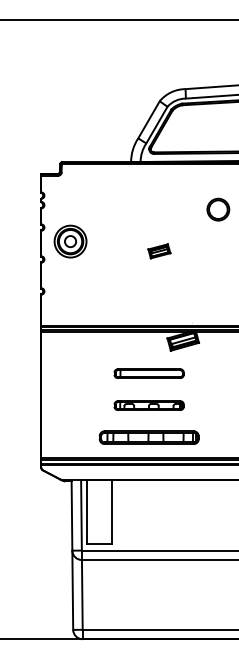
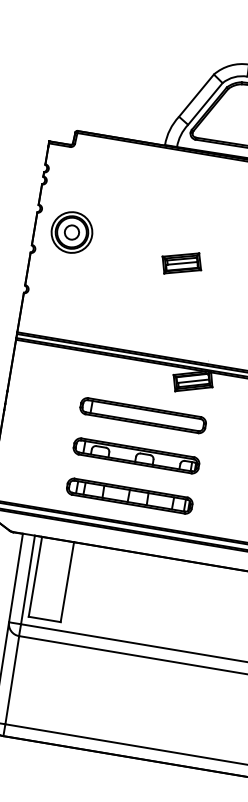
part: (159, 251) -> (181, 263), size x1.43
part: (148, 373) -> (142, 415), size x1.43
part: (148, 405) -> (135, 455), size x1.43

